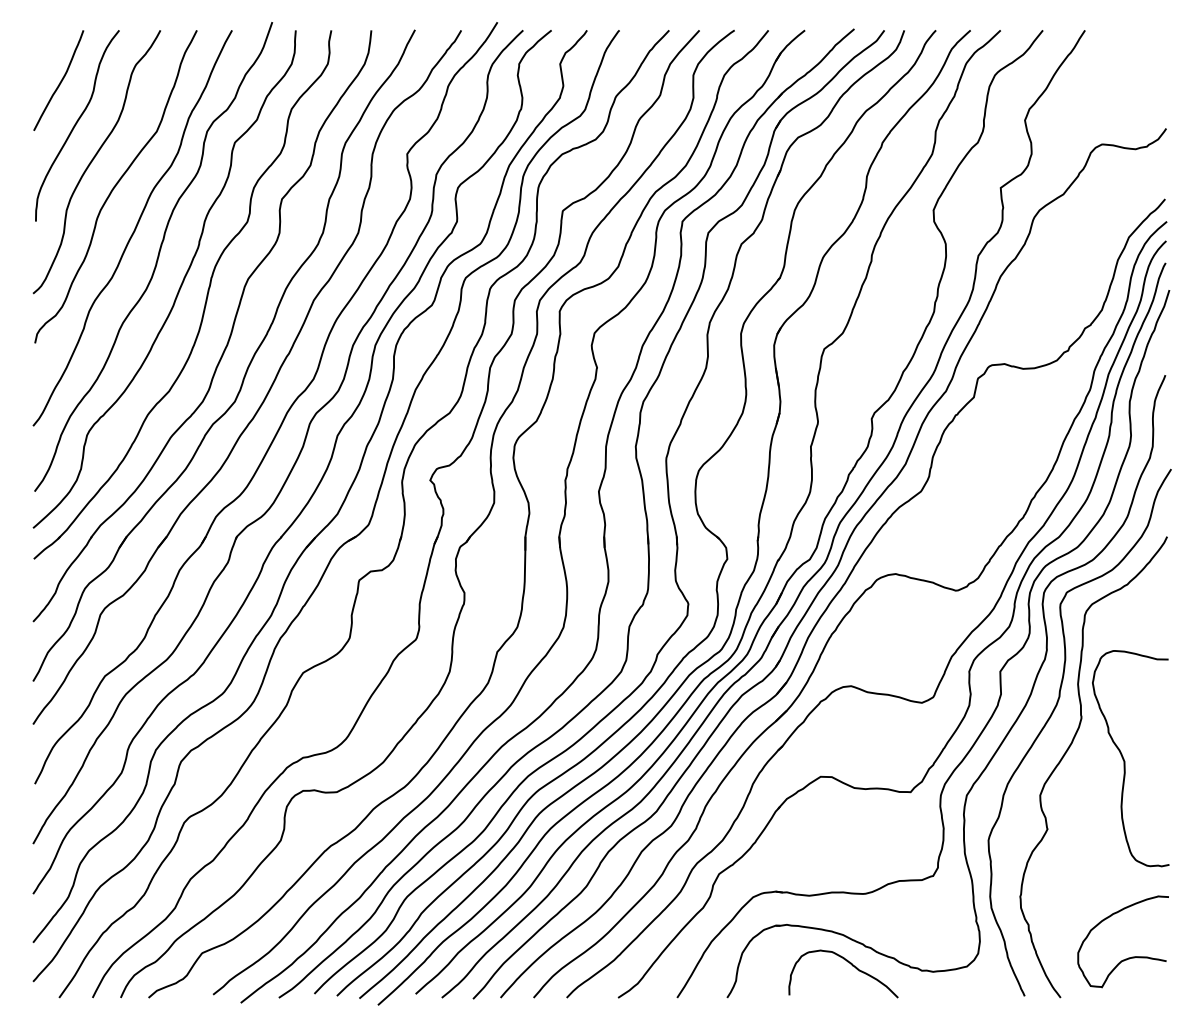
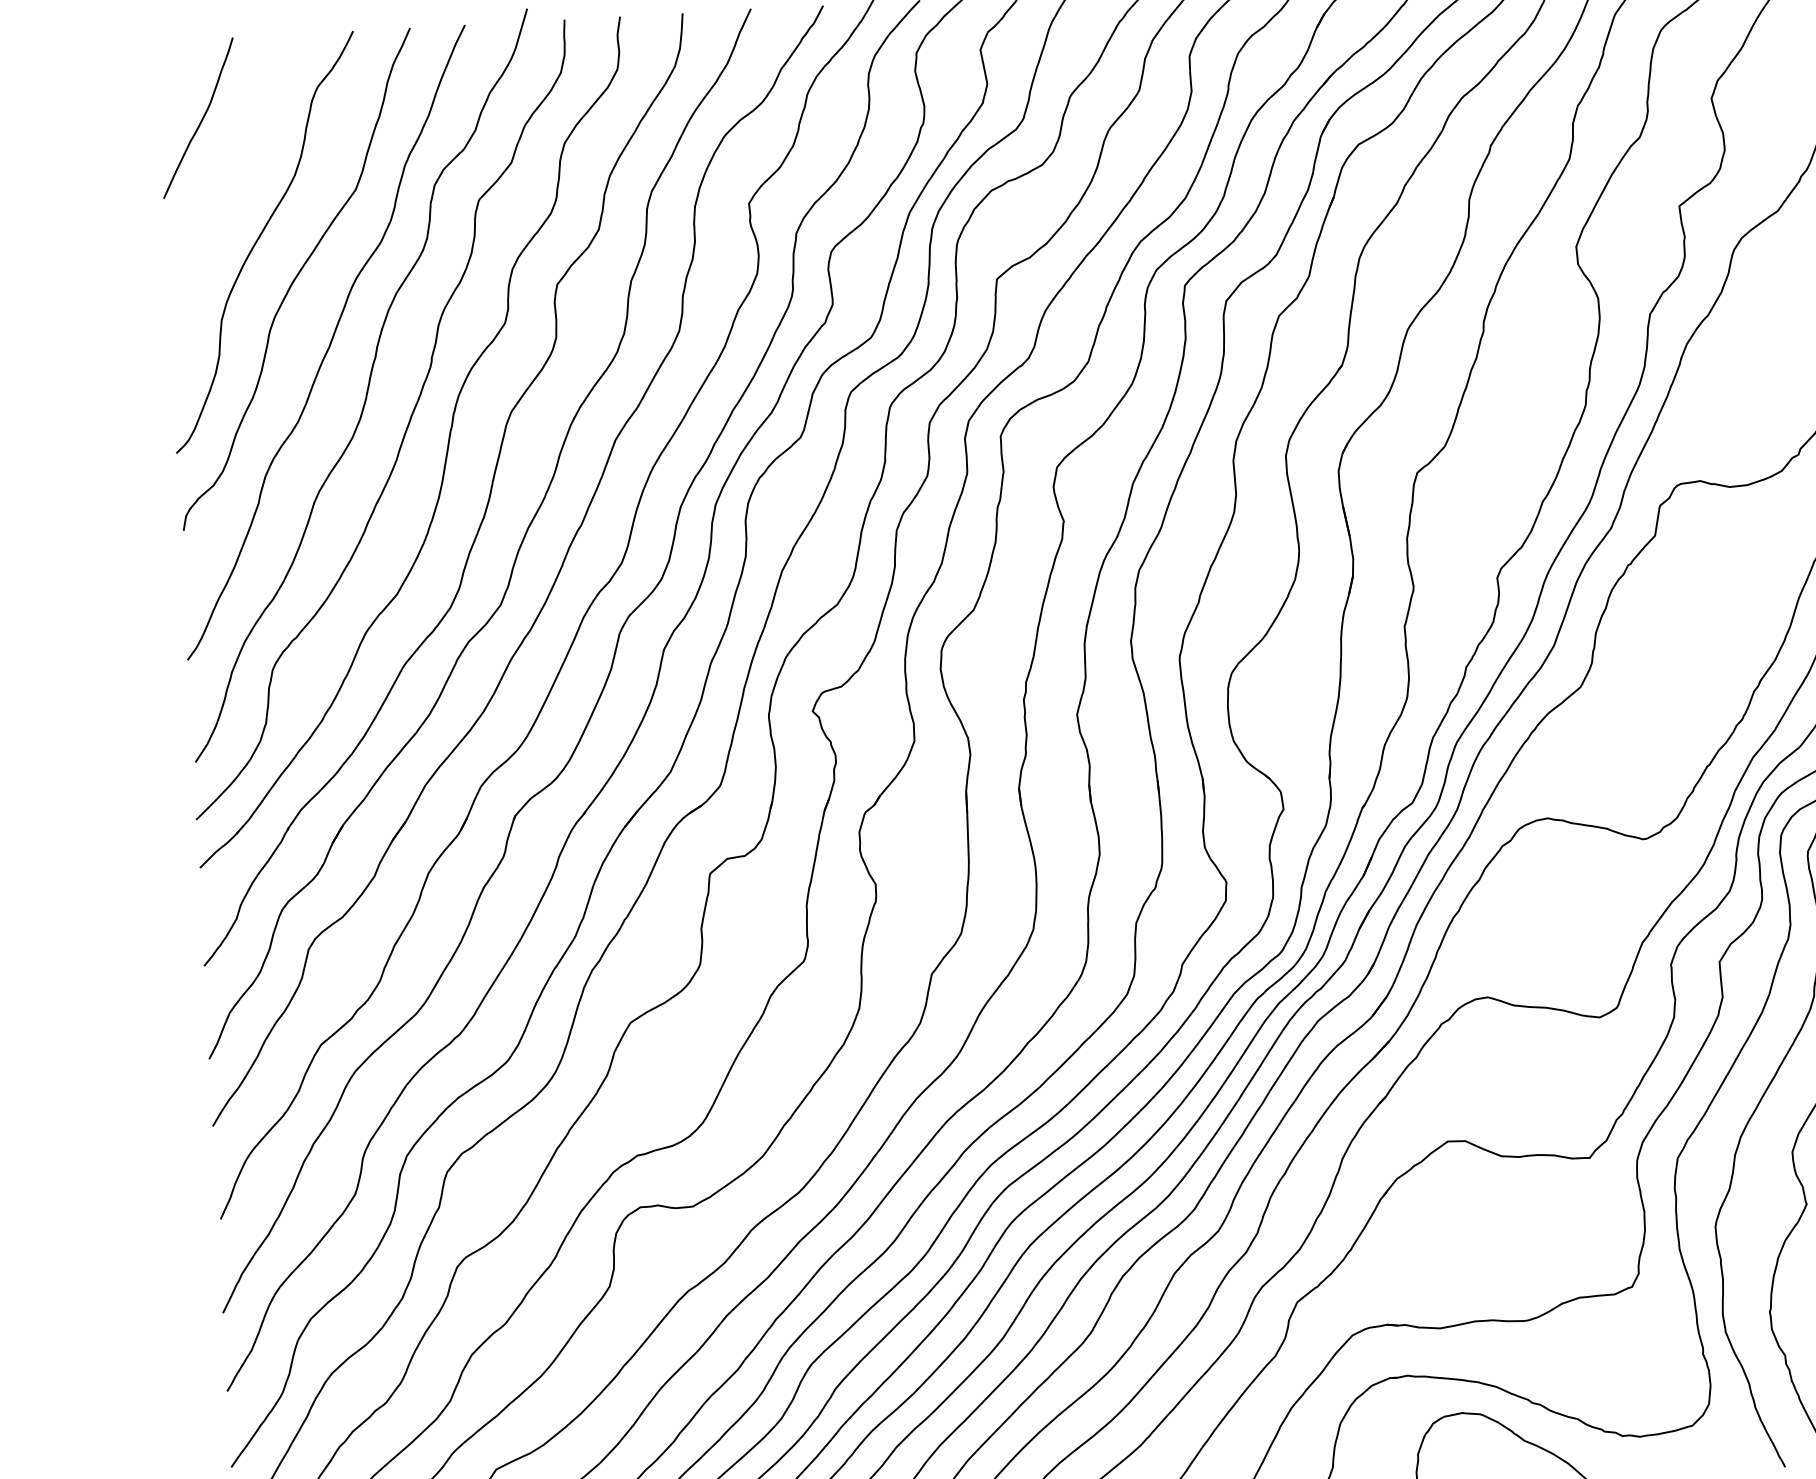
curve: (76, 125) -> (229, 186), removed

